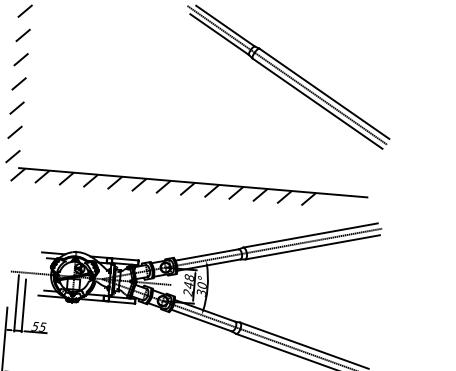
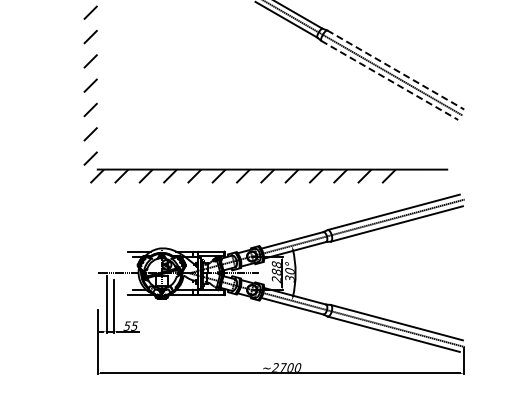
line: (325, 94) -> (396, 70), solid -> dashed
line: (318, 103) -> (390, 80), solid -> dashed
text: (187, 284) -> (275, 271), 248 -> 288

